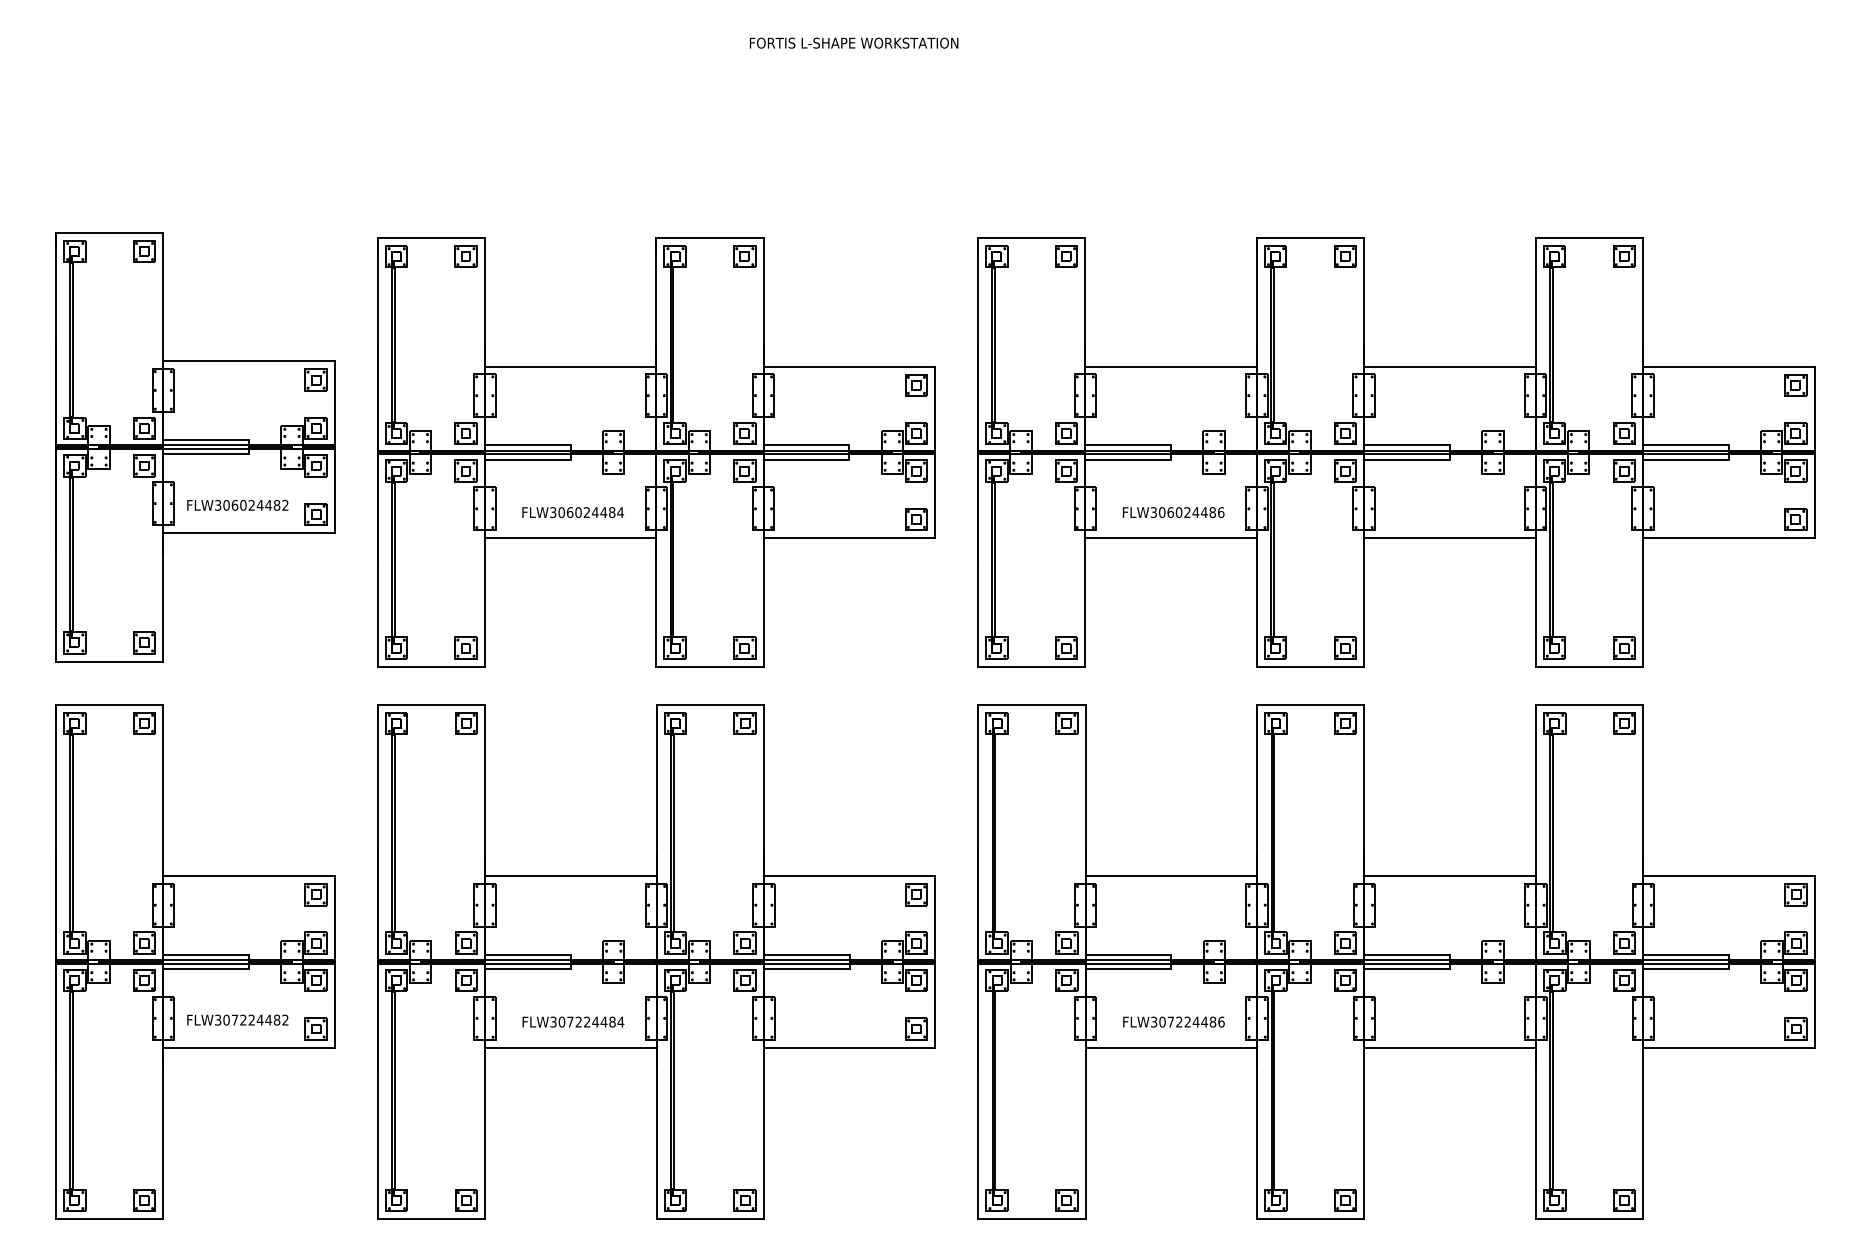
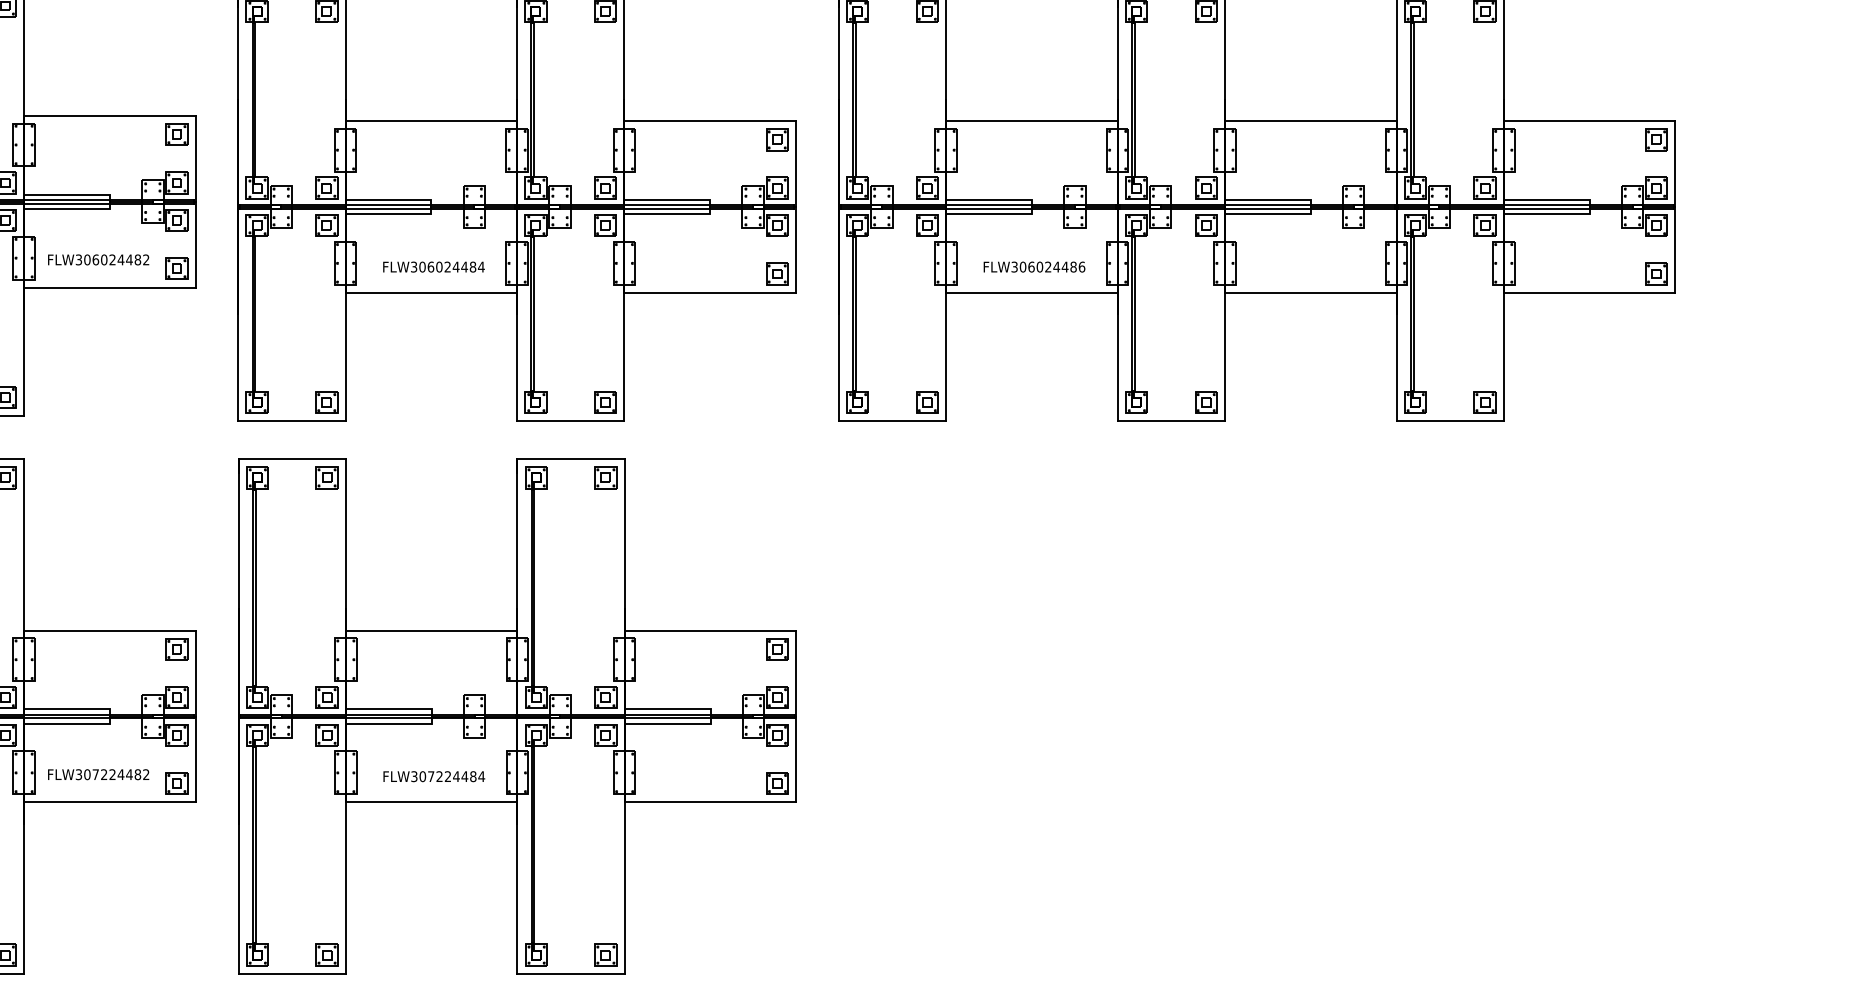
part: (1396, 961) -> (1257, 716), removed

